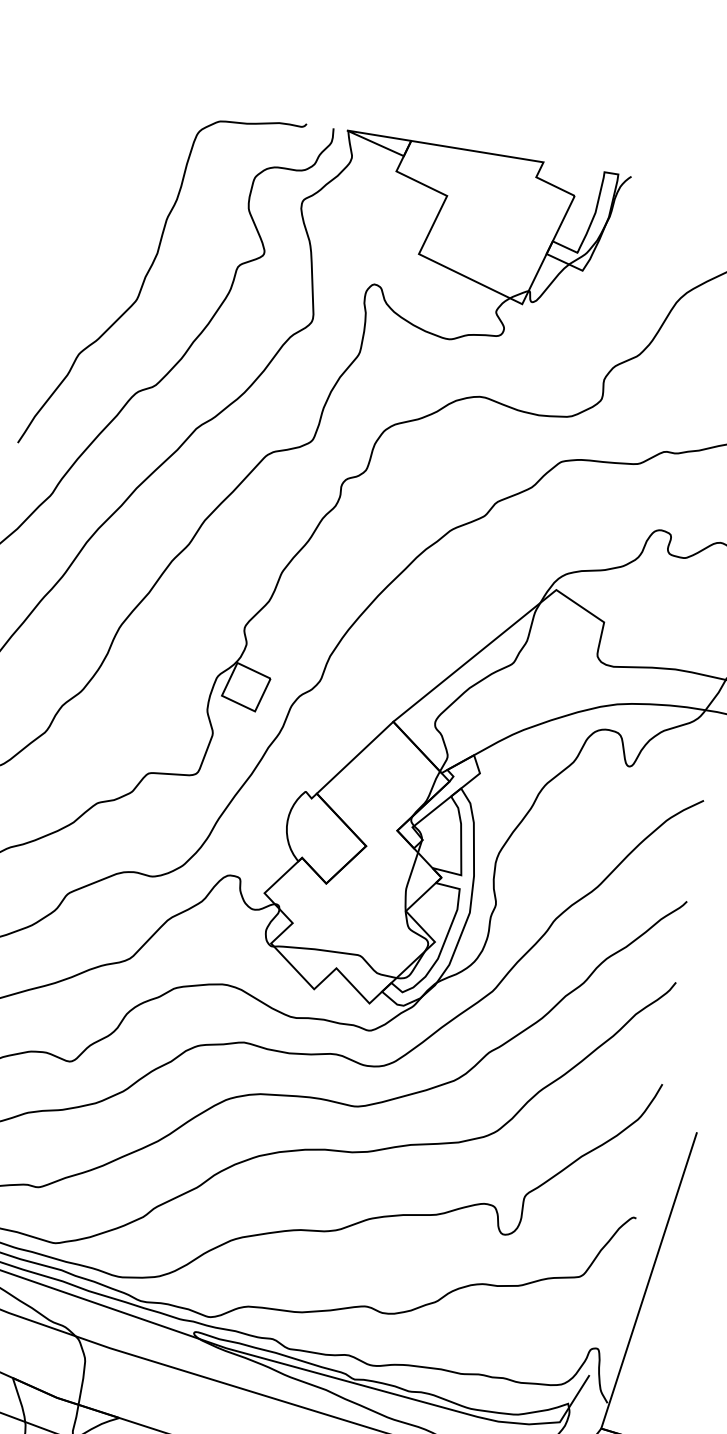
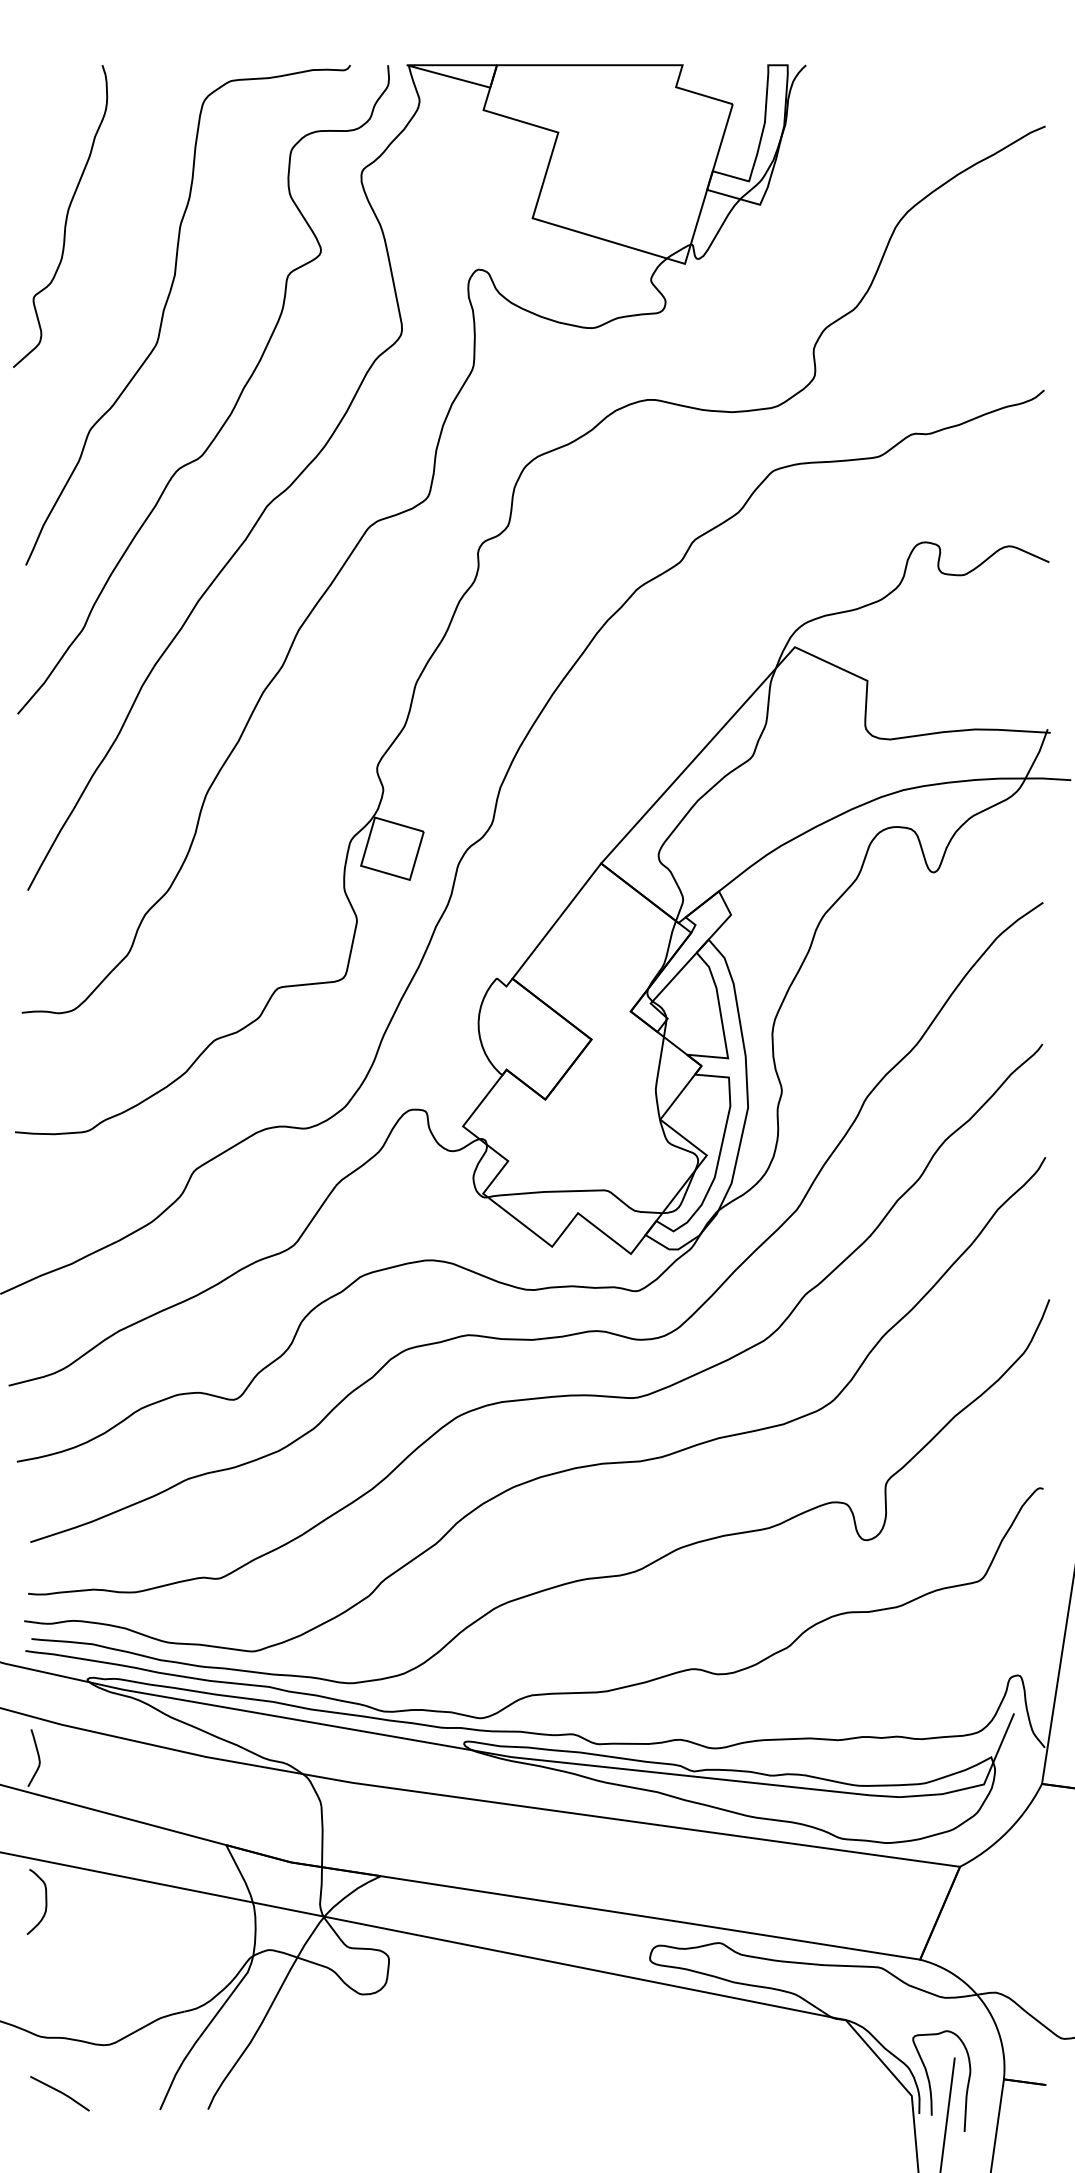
curve: (86, 199) -> (65, 217), added

